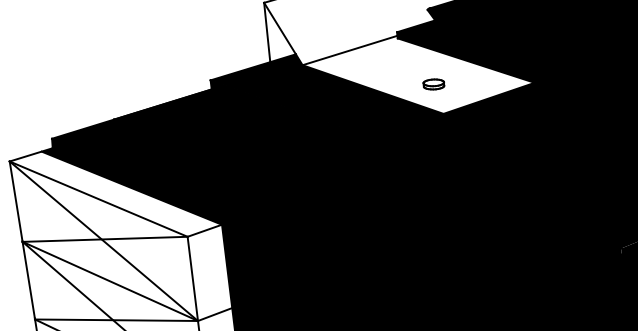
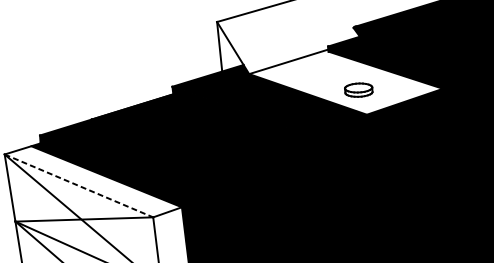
part: (433, 84) -> (358, 90), size x1.6
line: (98, 199) -> (78, 186), solid -> dashed

